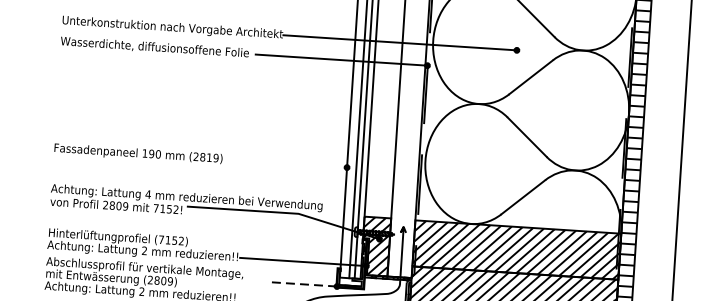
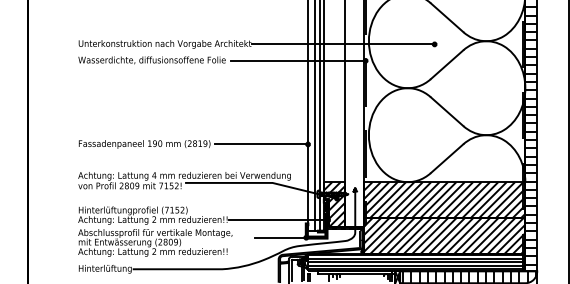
line: (287, 163) -> (261, 144), added
line: (304, 284) -> (280, 237), dashed -> solid

